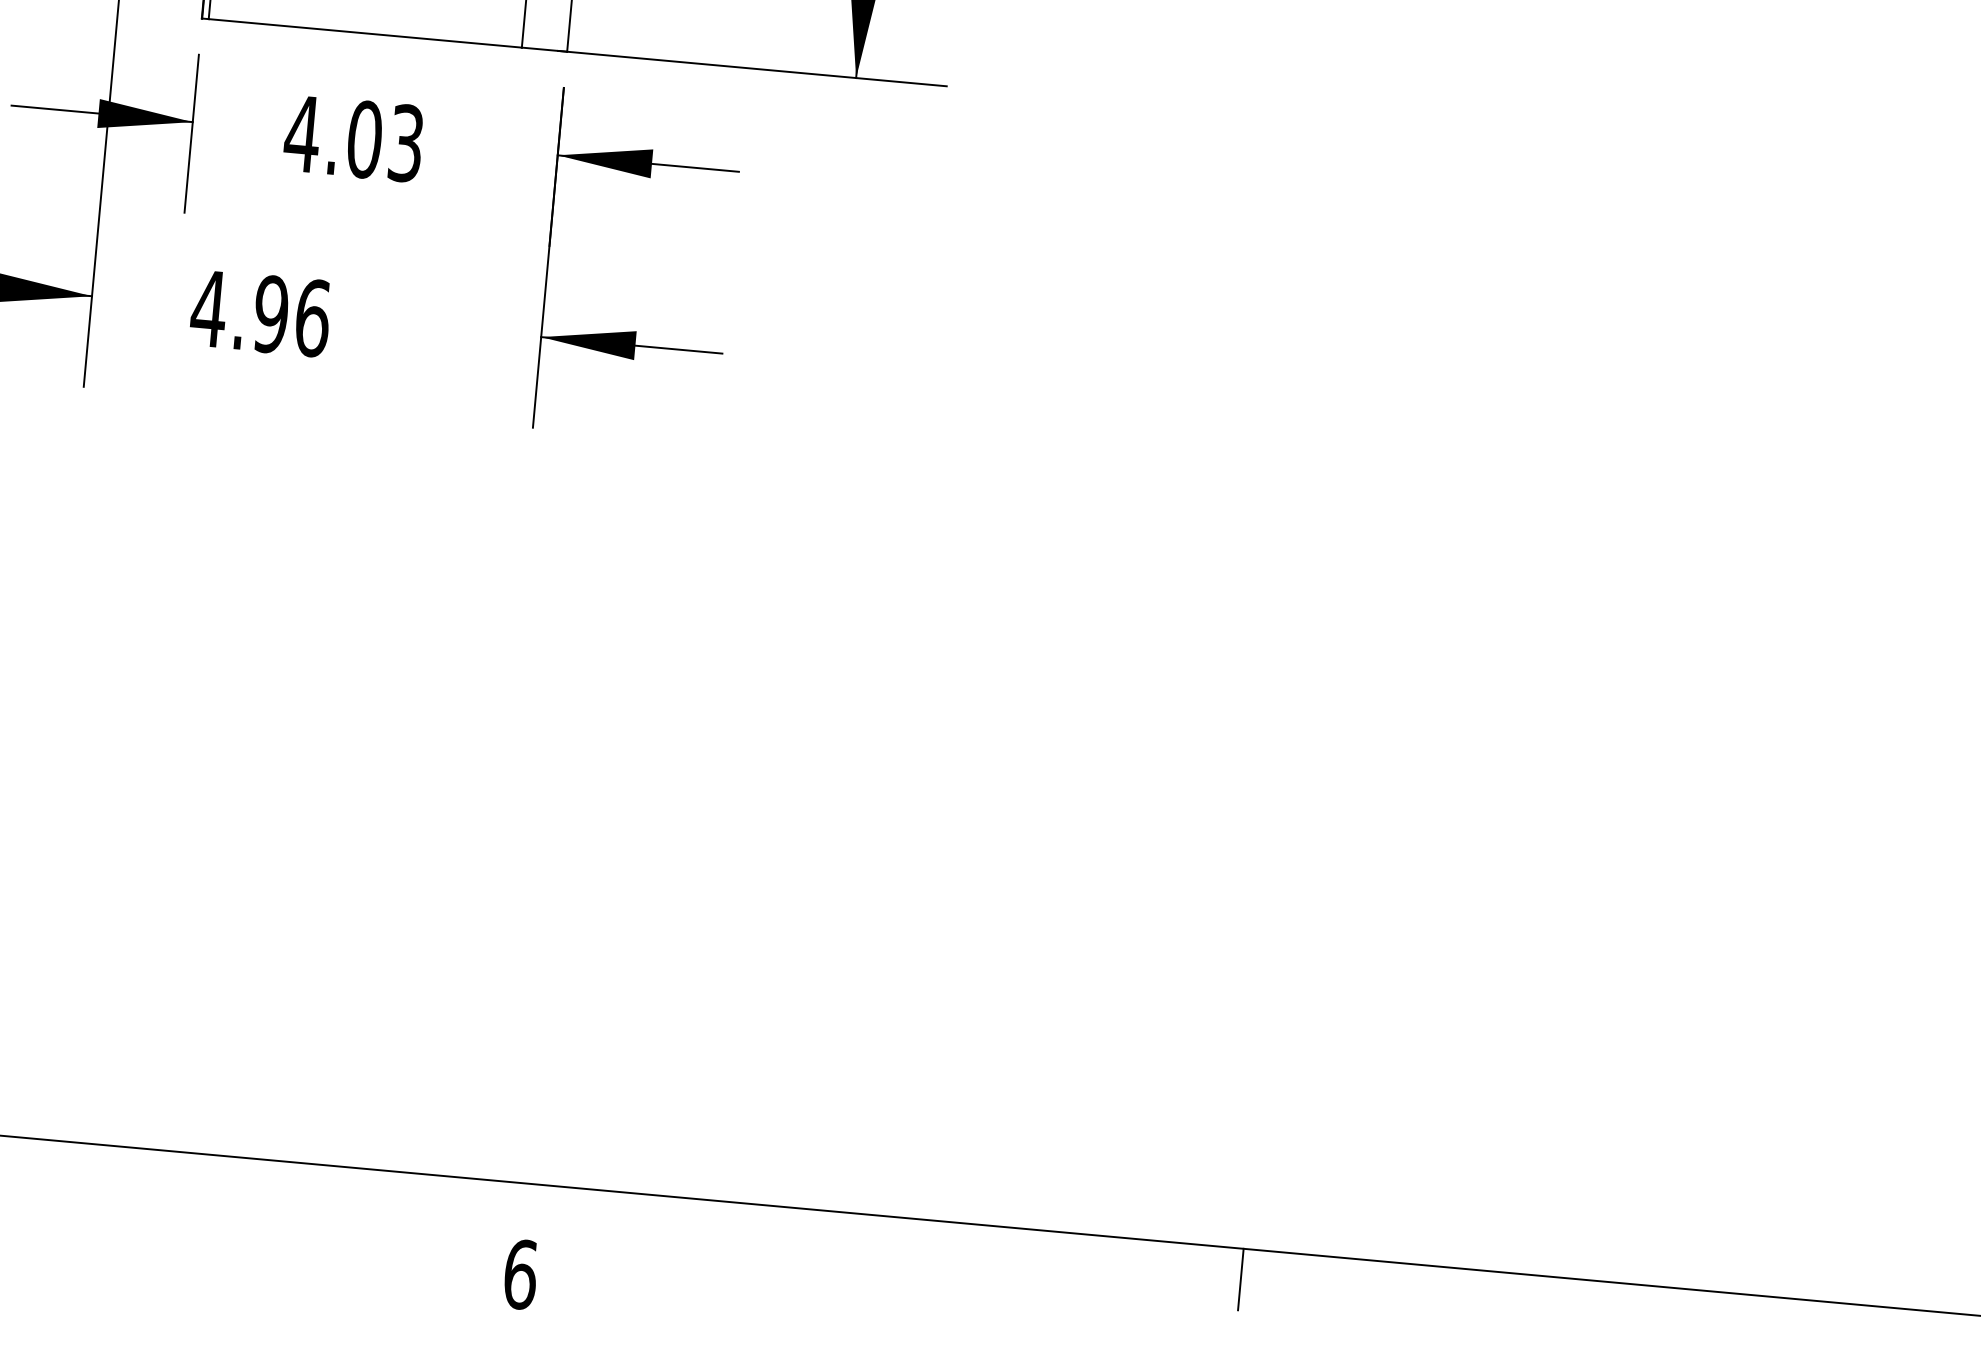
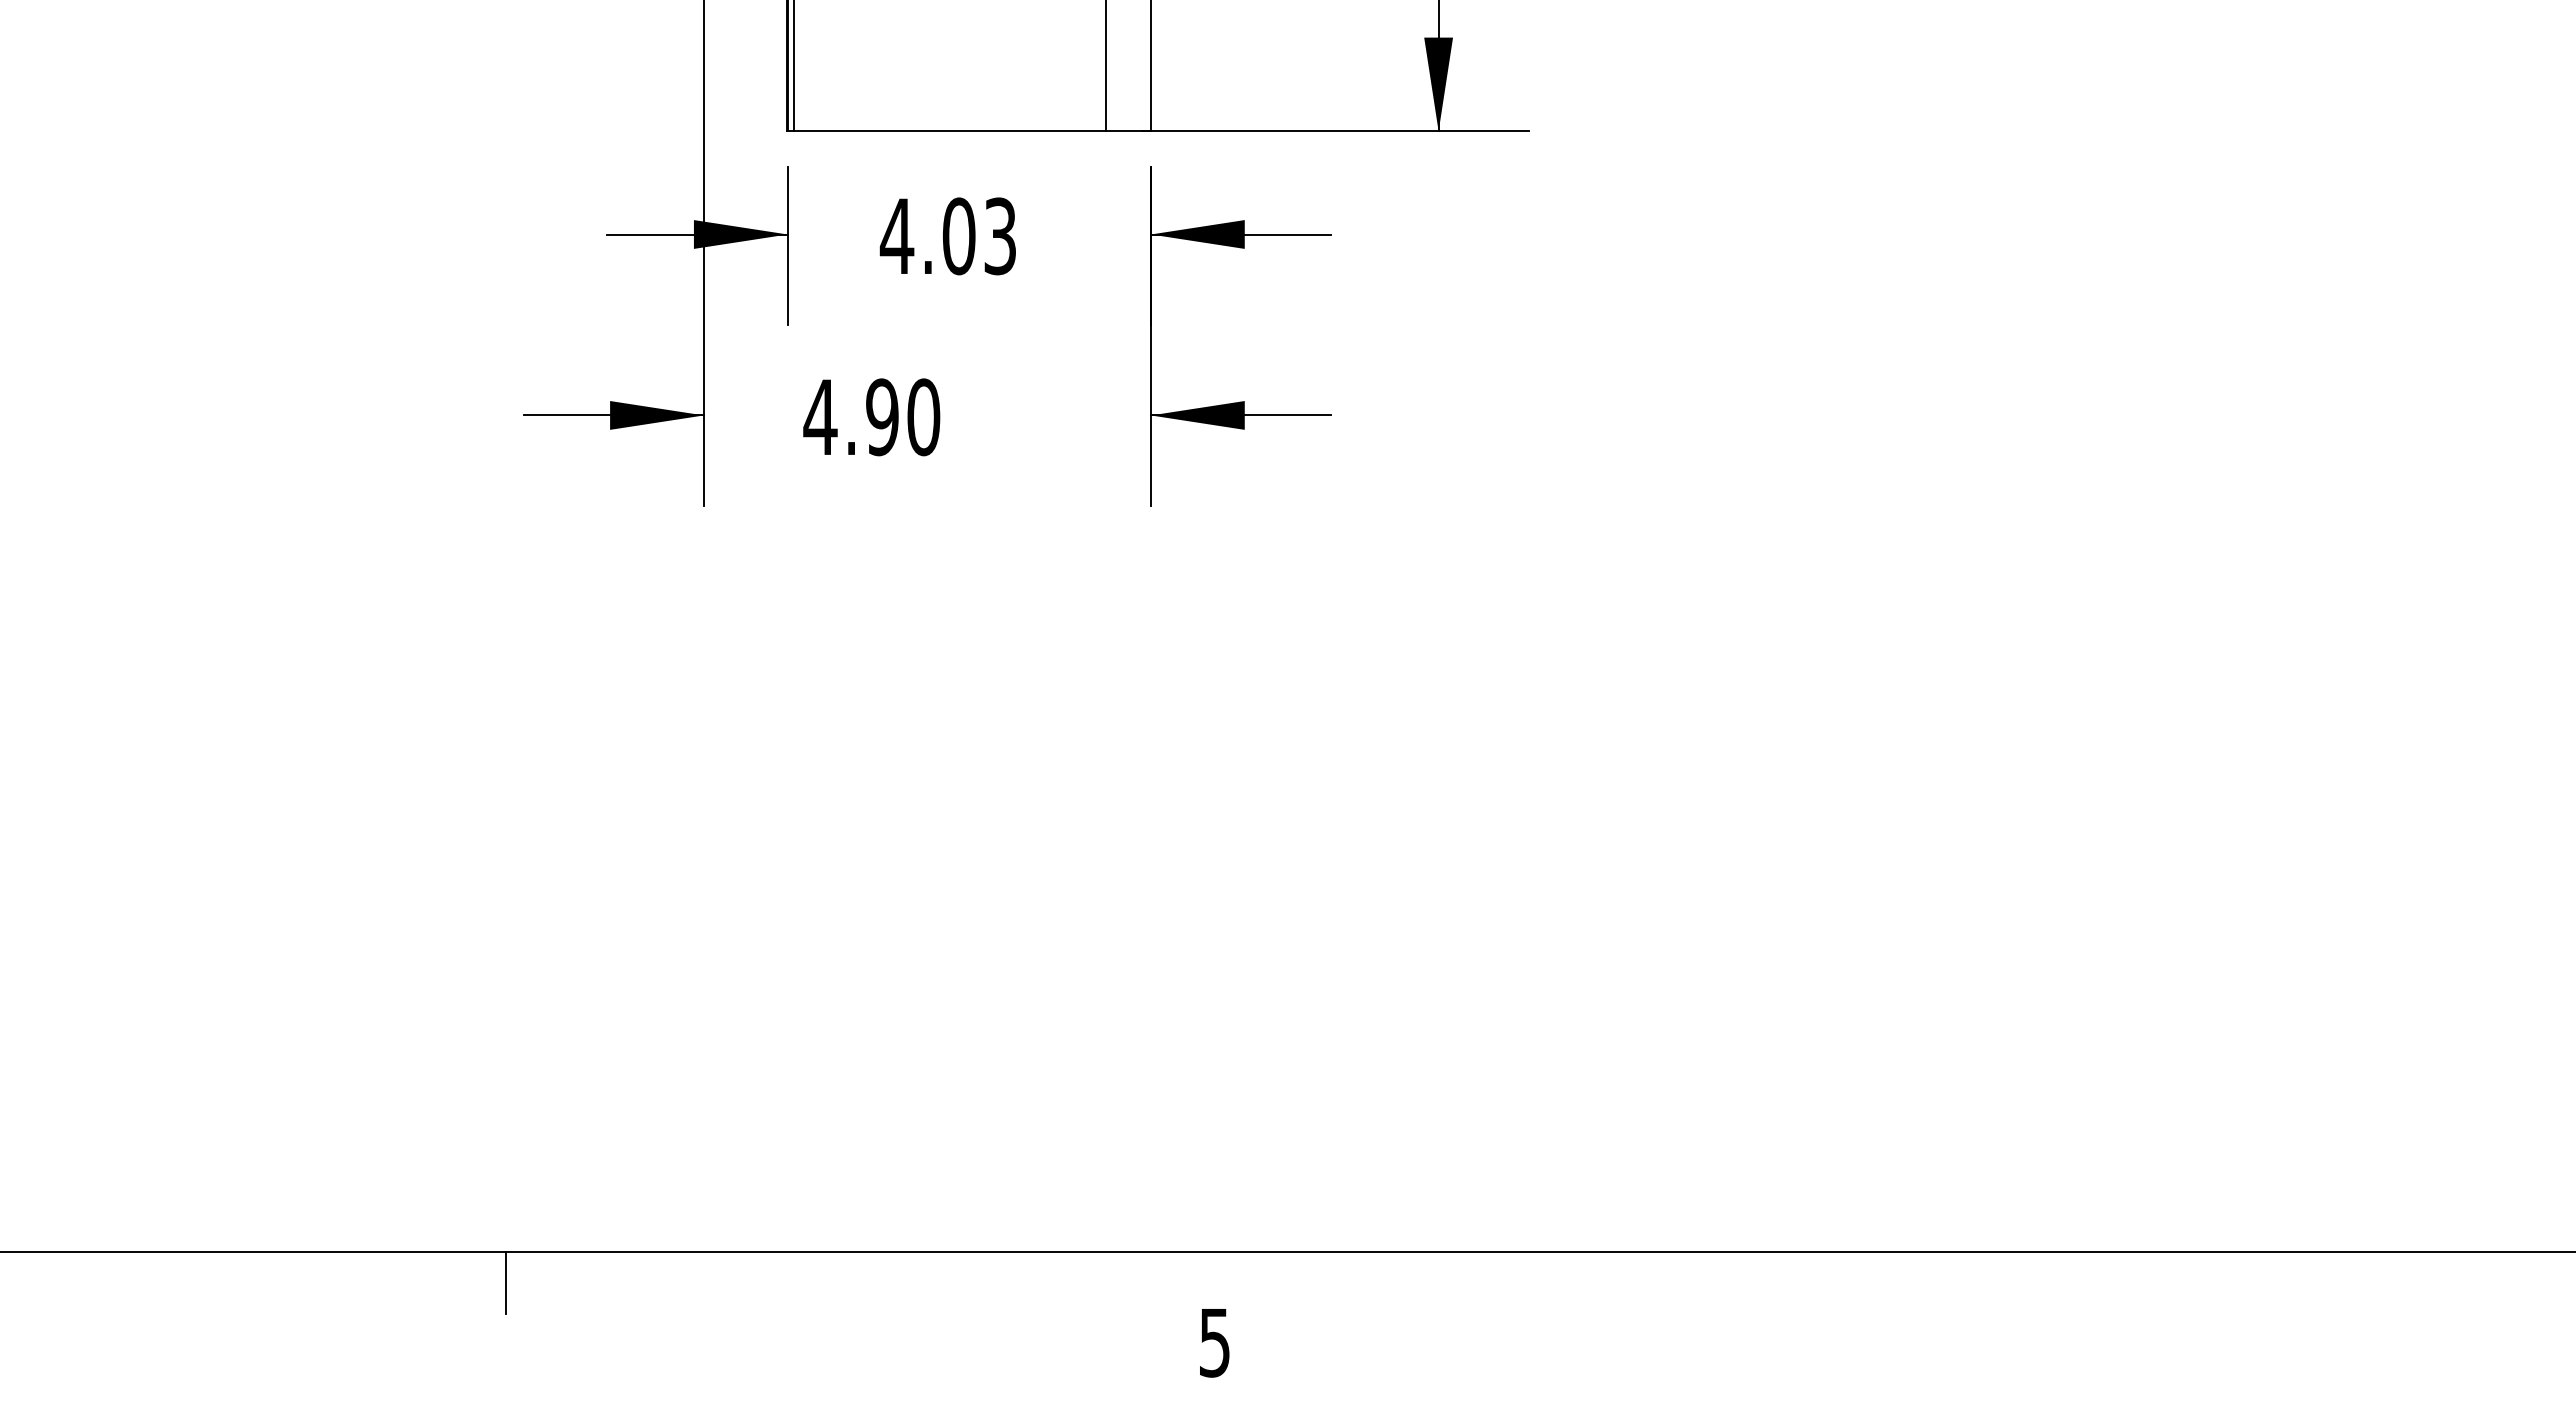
text: (312, 318) -> (923, 417), 4.96 -> 4.90
text: (520, 1274) -> (1214, 1342), 6 -> 5
line: (1241, 1279) -> (1926, 1282), removed

